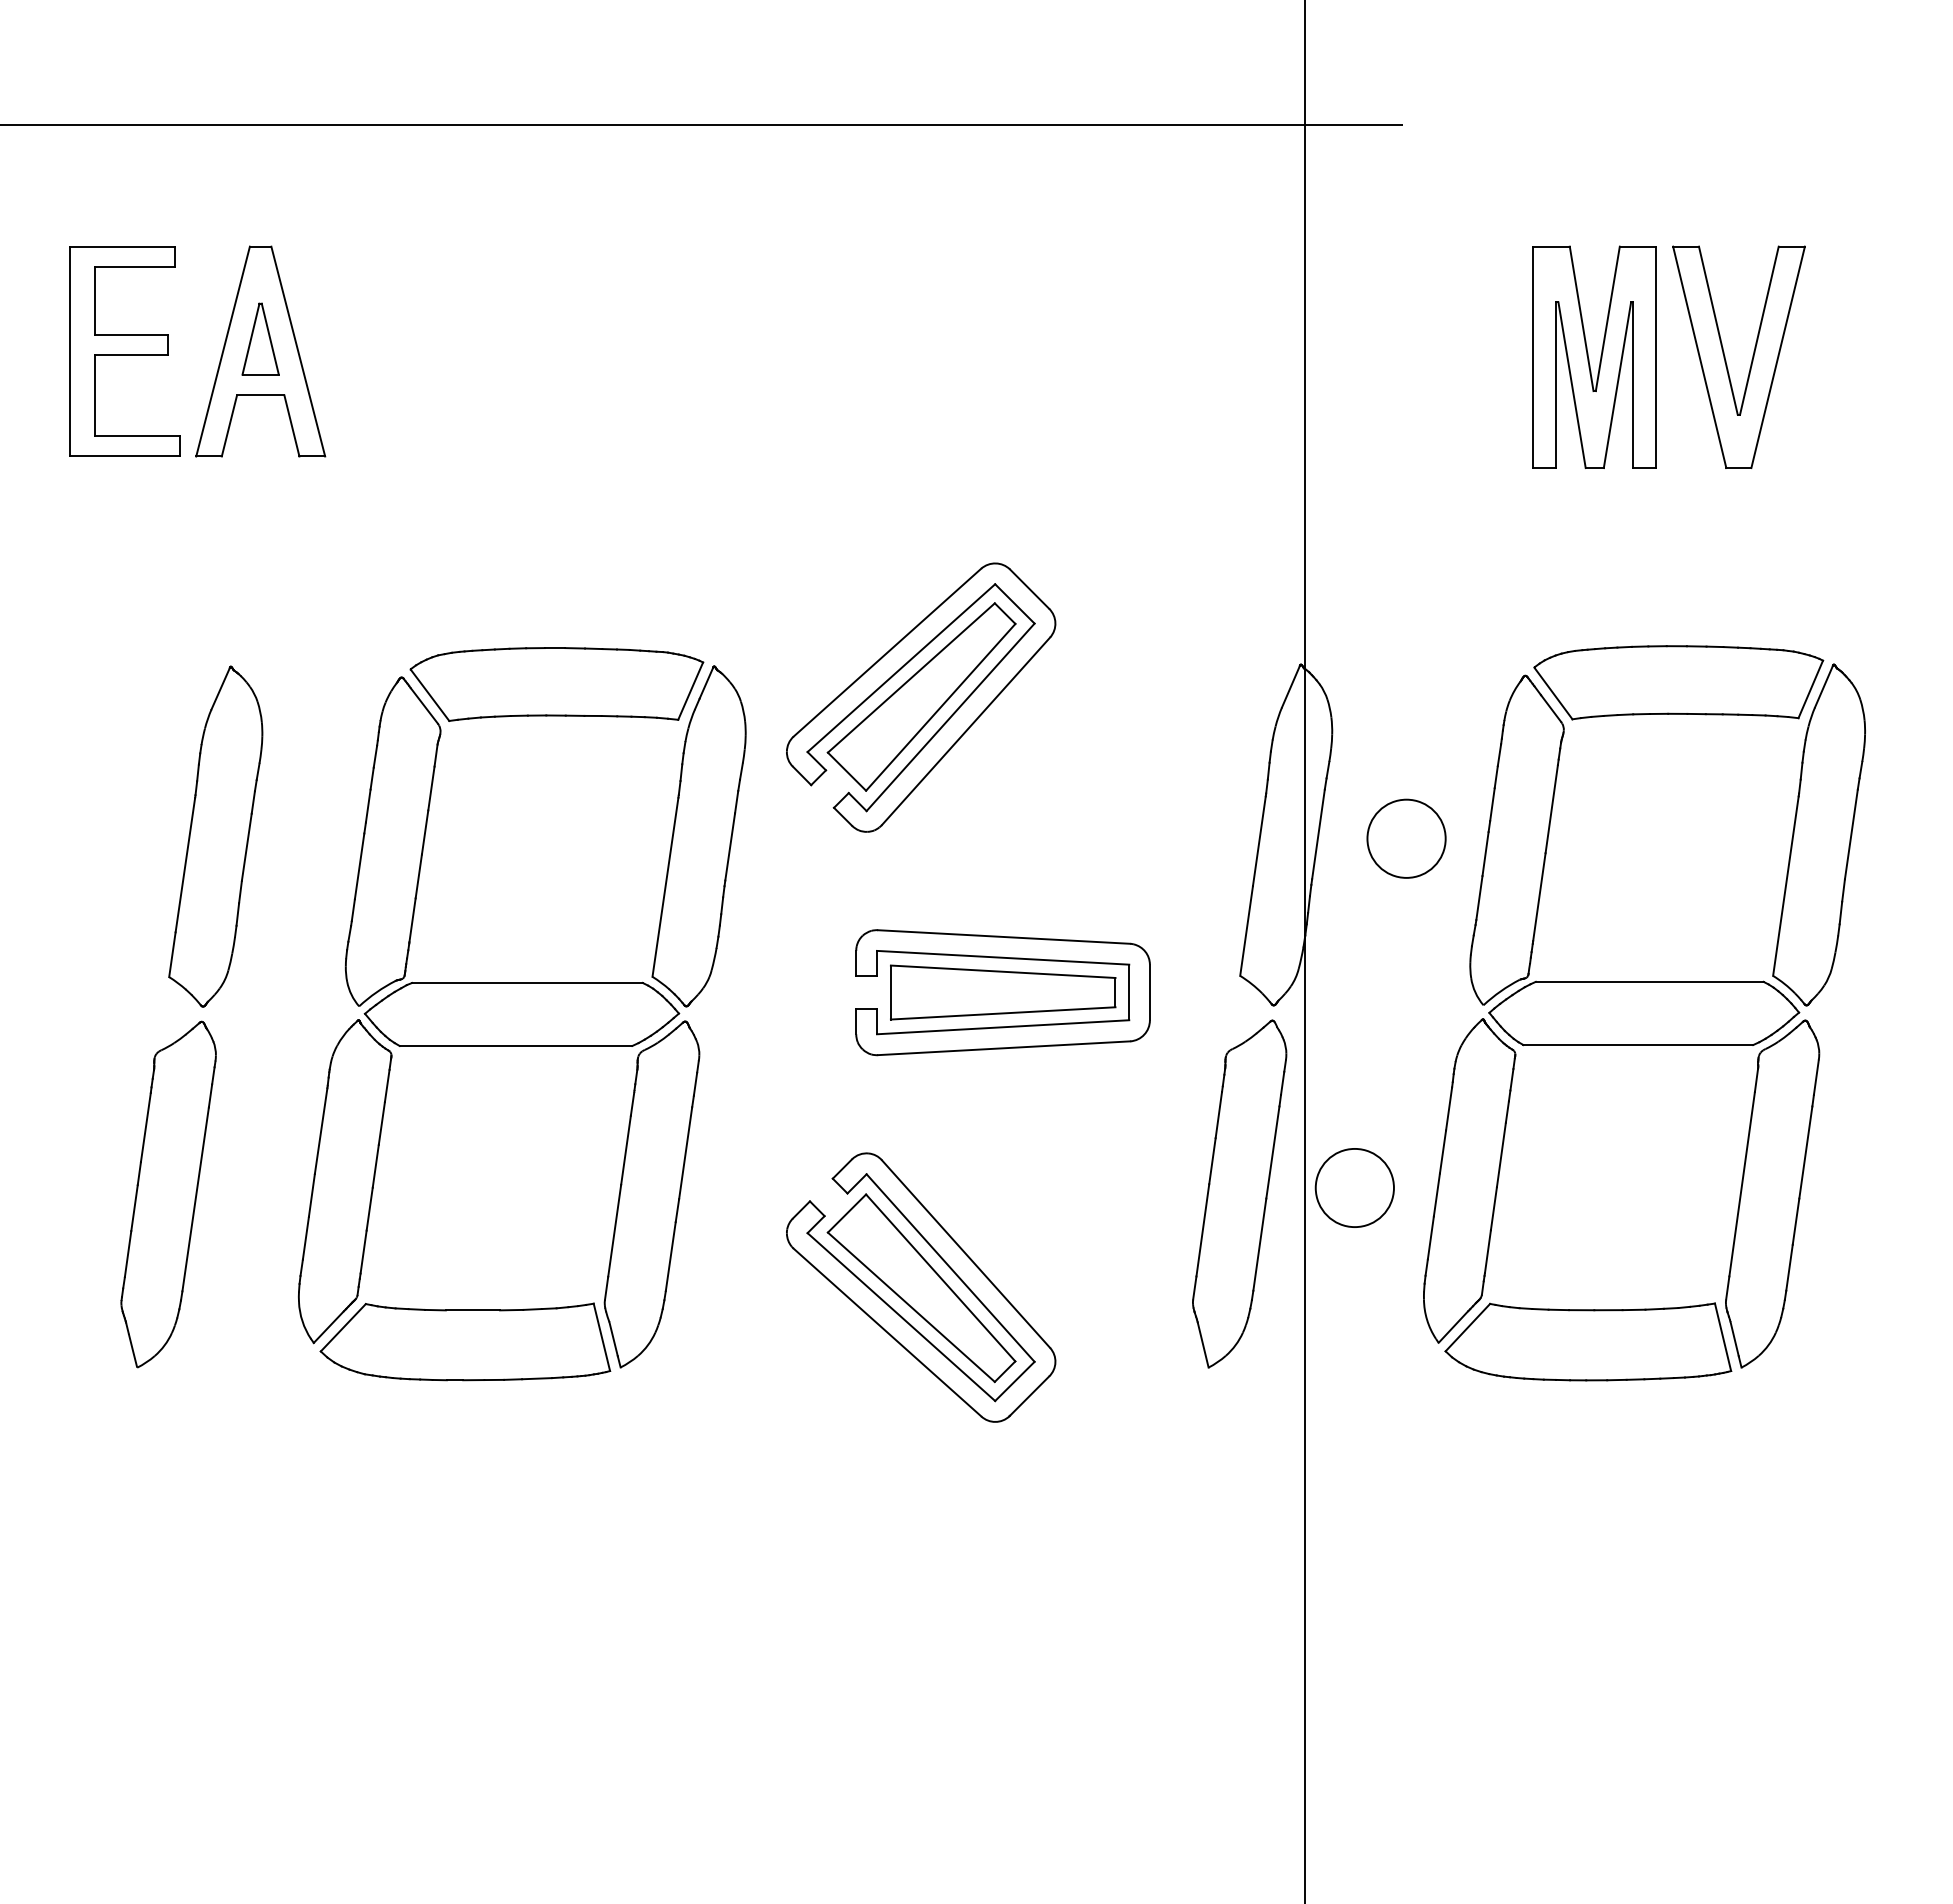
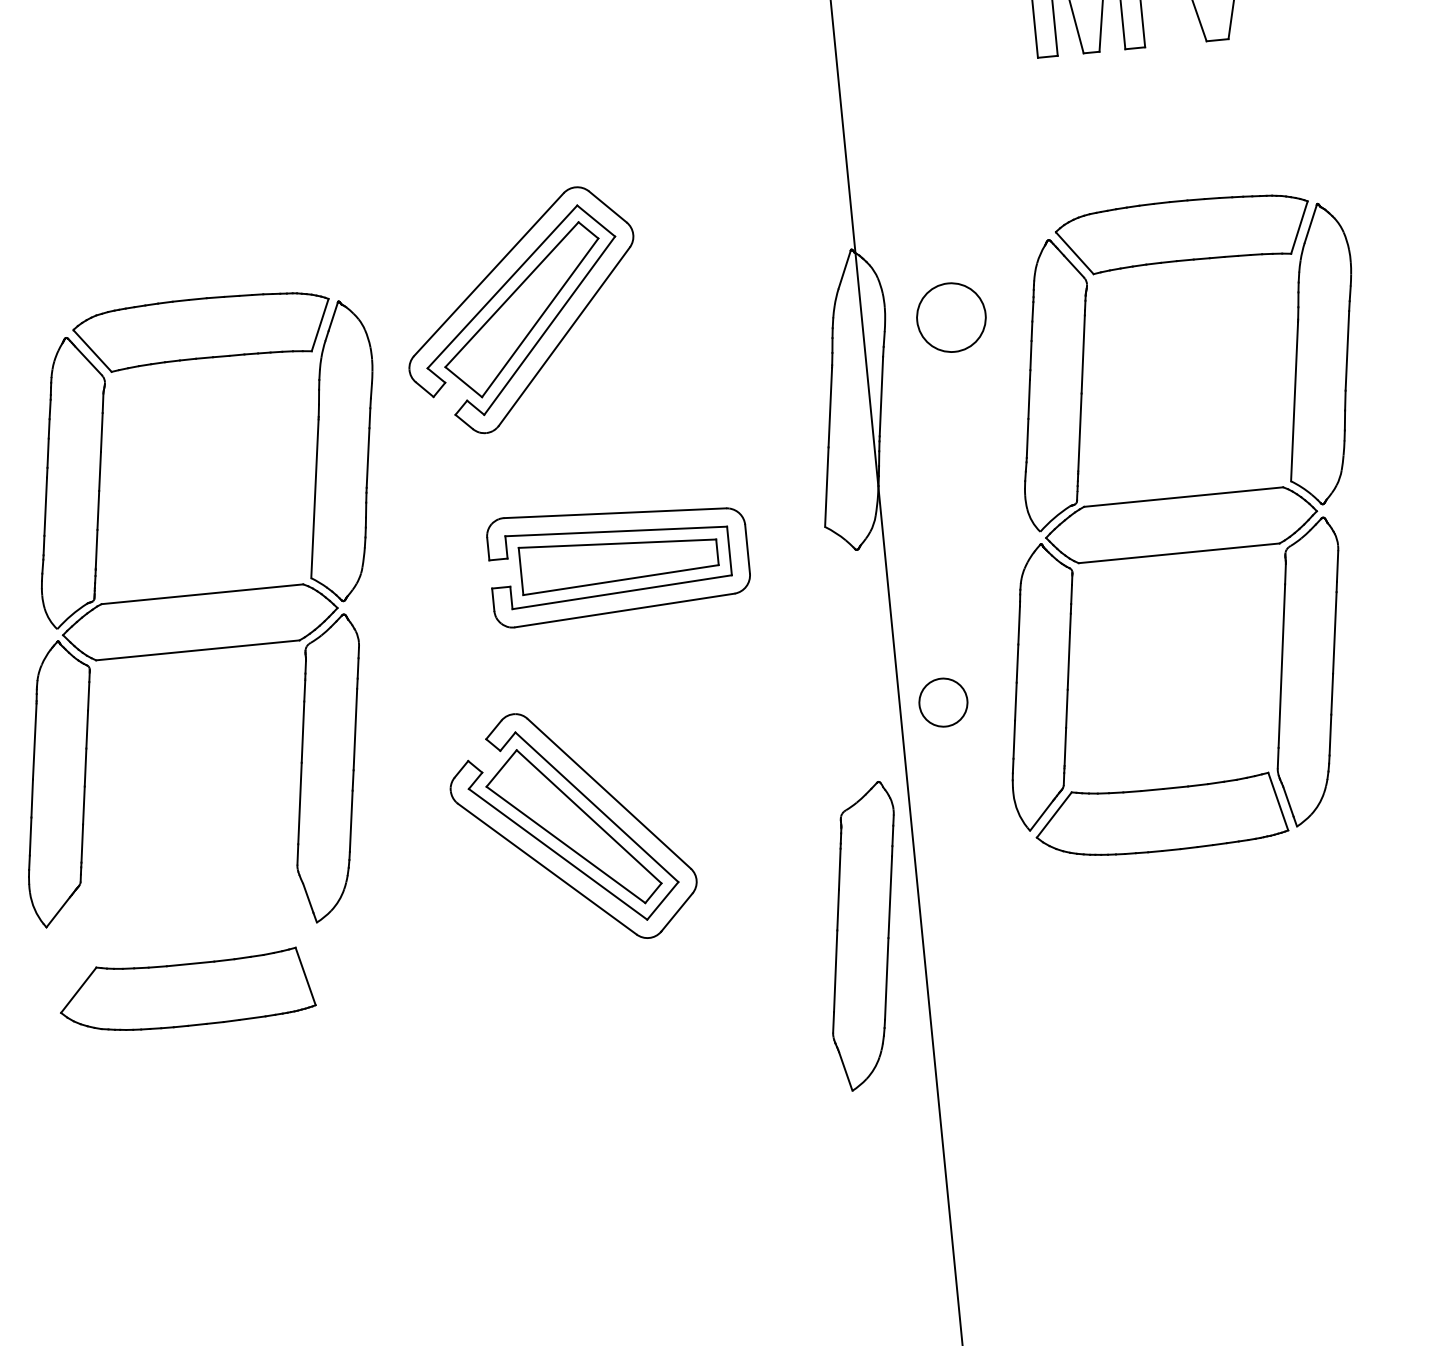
circle: (1406, 838) -> (951, 317), moved
circle: (1354, 1187) -> (943, 702), size x0.7
part: (1239, 1193) -> (864, 935), moved
part: (465, 1341) -> (186, 991), moved

